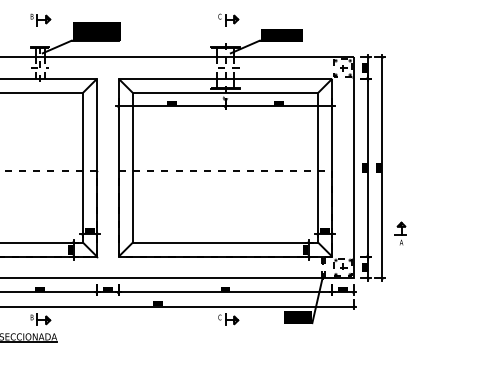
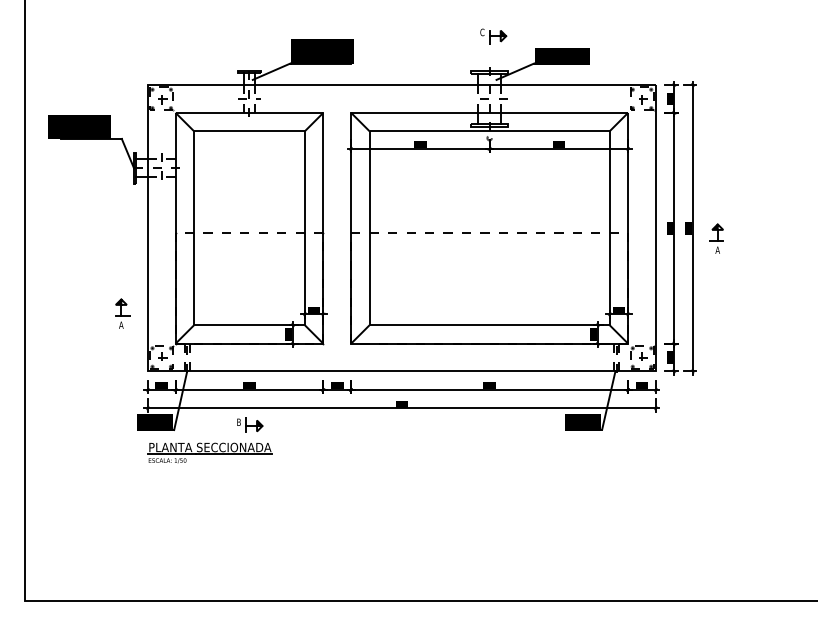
part: (40, 19) -> (250, 36), removed
part: (400, 233) -> (716, 238), moved
part: (228, 319) -> (493, 424), removed

